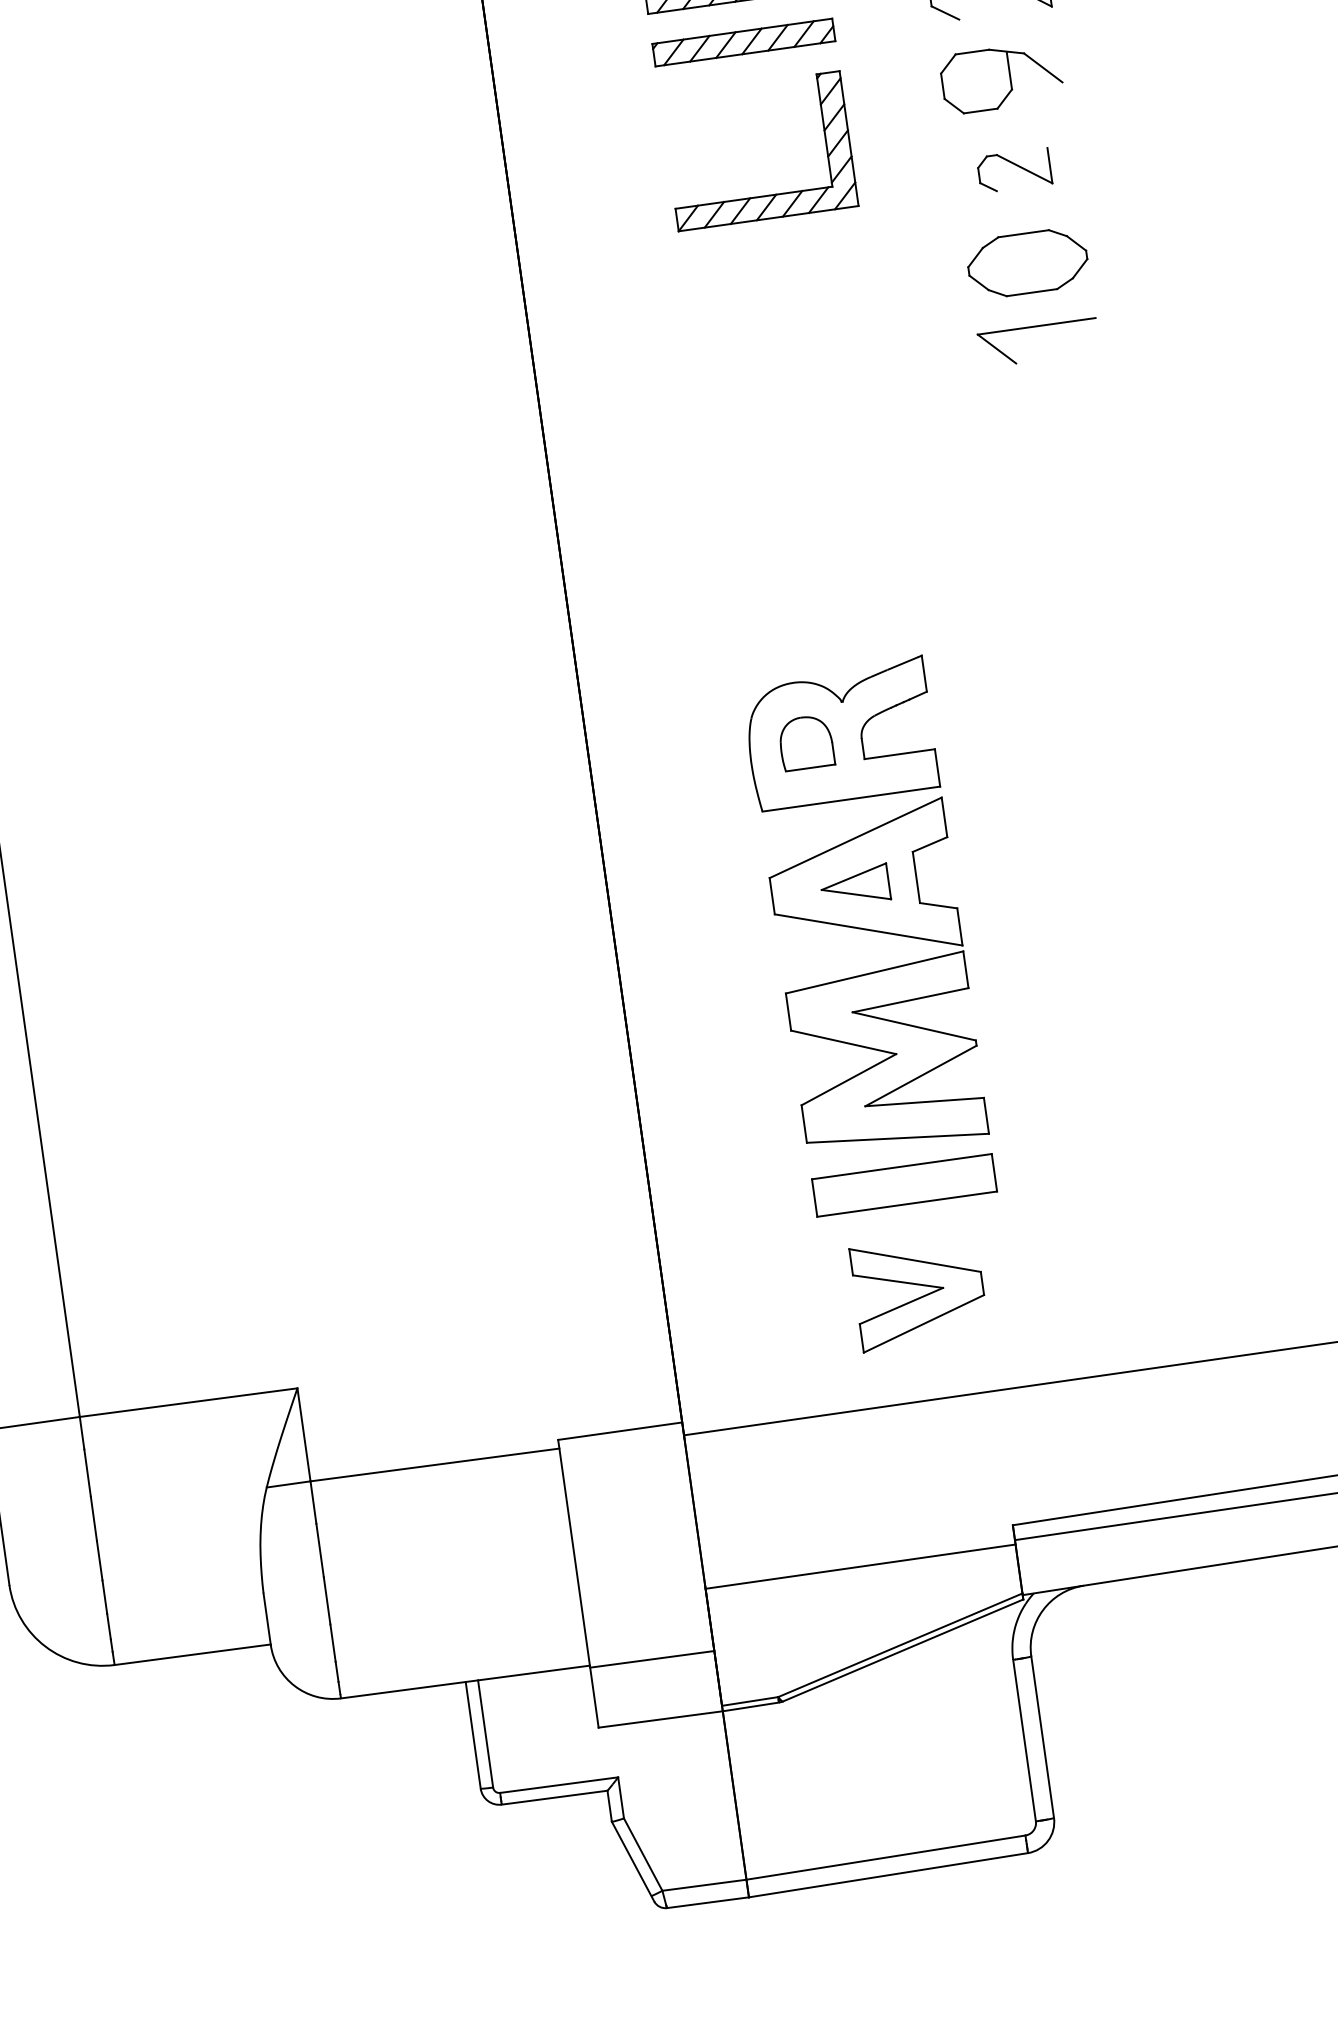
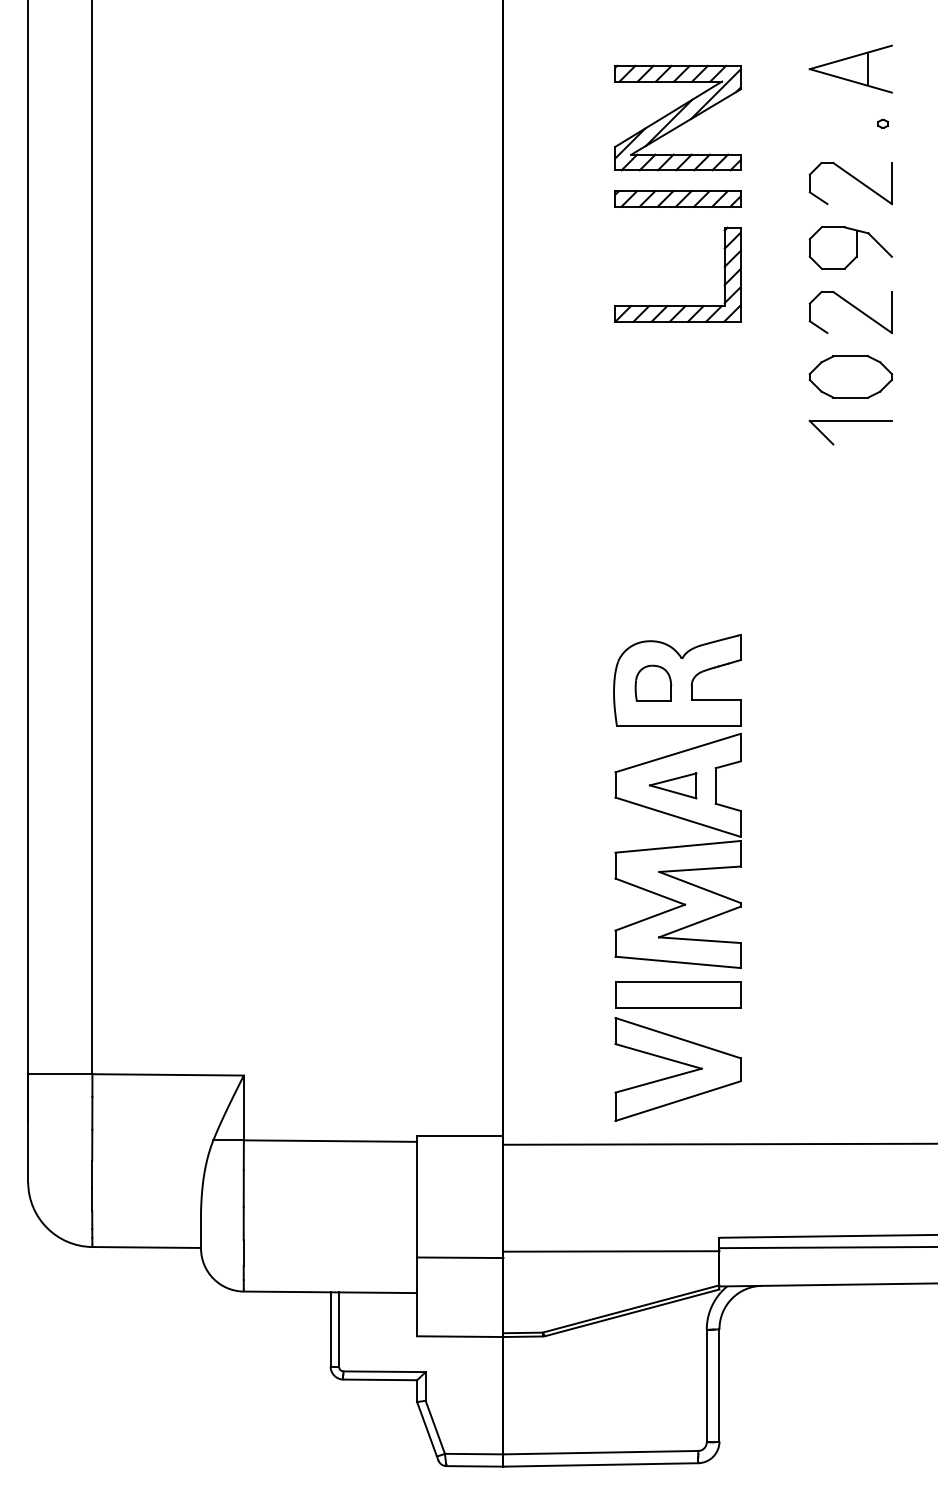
part: (1014, 170) -> (850, 312), size x1.67
part: (918, 1292) -> (677, 1069), size x1.43
line: (652, 1658) -> (460, 1257), moved

